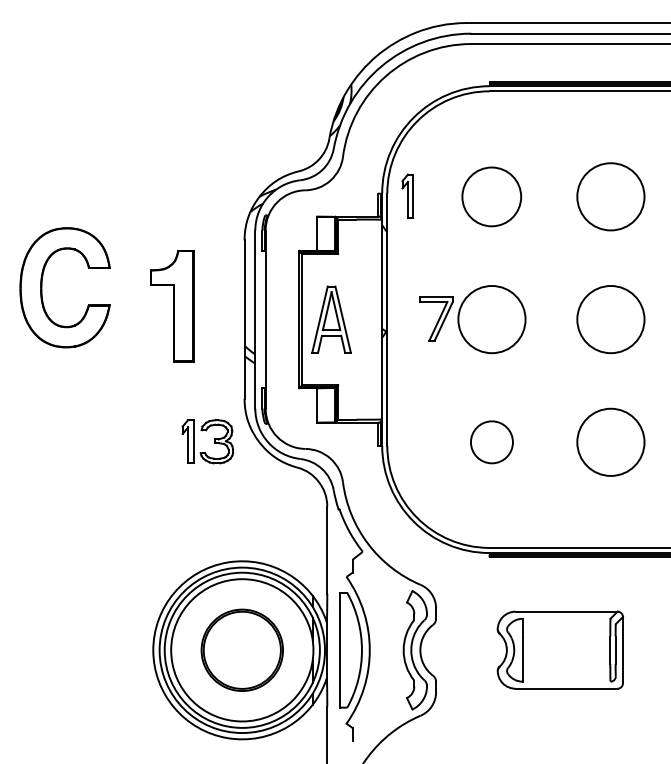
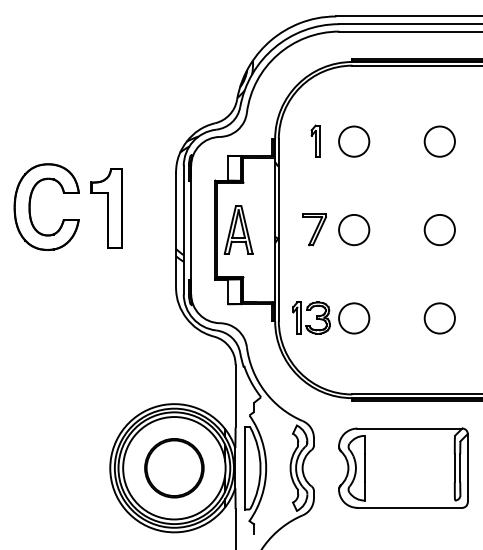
part: (407, 195) -> (315, 140), moved
circle: (492, 196) -> (354, 141), size x0.71
circle: (610, 196) -> (439, 141), size x0.62
part: (171, 306) -> (106, 208), moved
circle: (492, 318) -> (354, 229), size x0.62
circle: (610, 318) -> (439, 229), size x0.62
part: (207, 441) -> (311, 317), moved
circle: (610, 442) -> (439, 318), size x0.62
part: (560, 649) -> (403, 467), size x1.43

